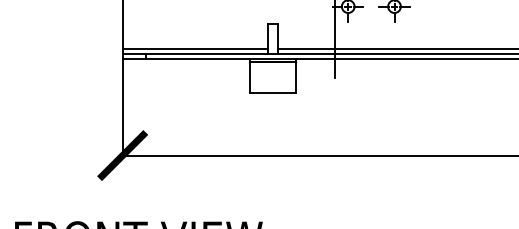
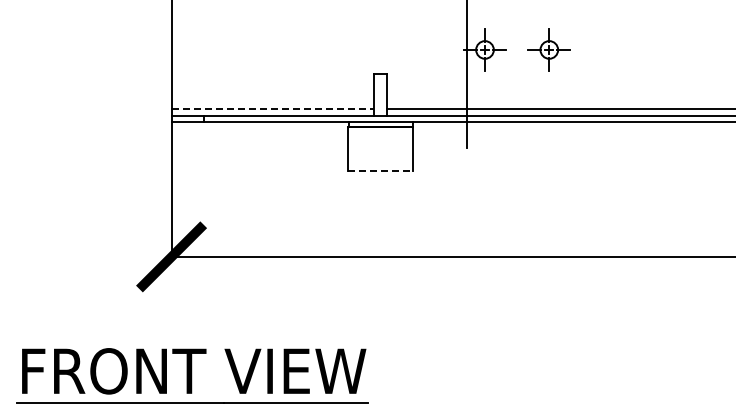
line: (196, 49) -> (273, 109), solid -> dashed
line: (273, 93) -> (381, 170), solid -> dashed

